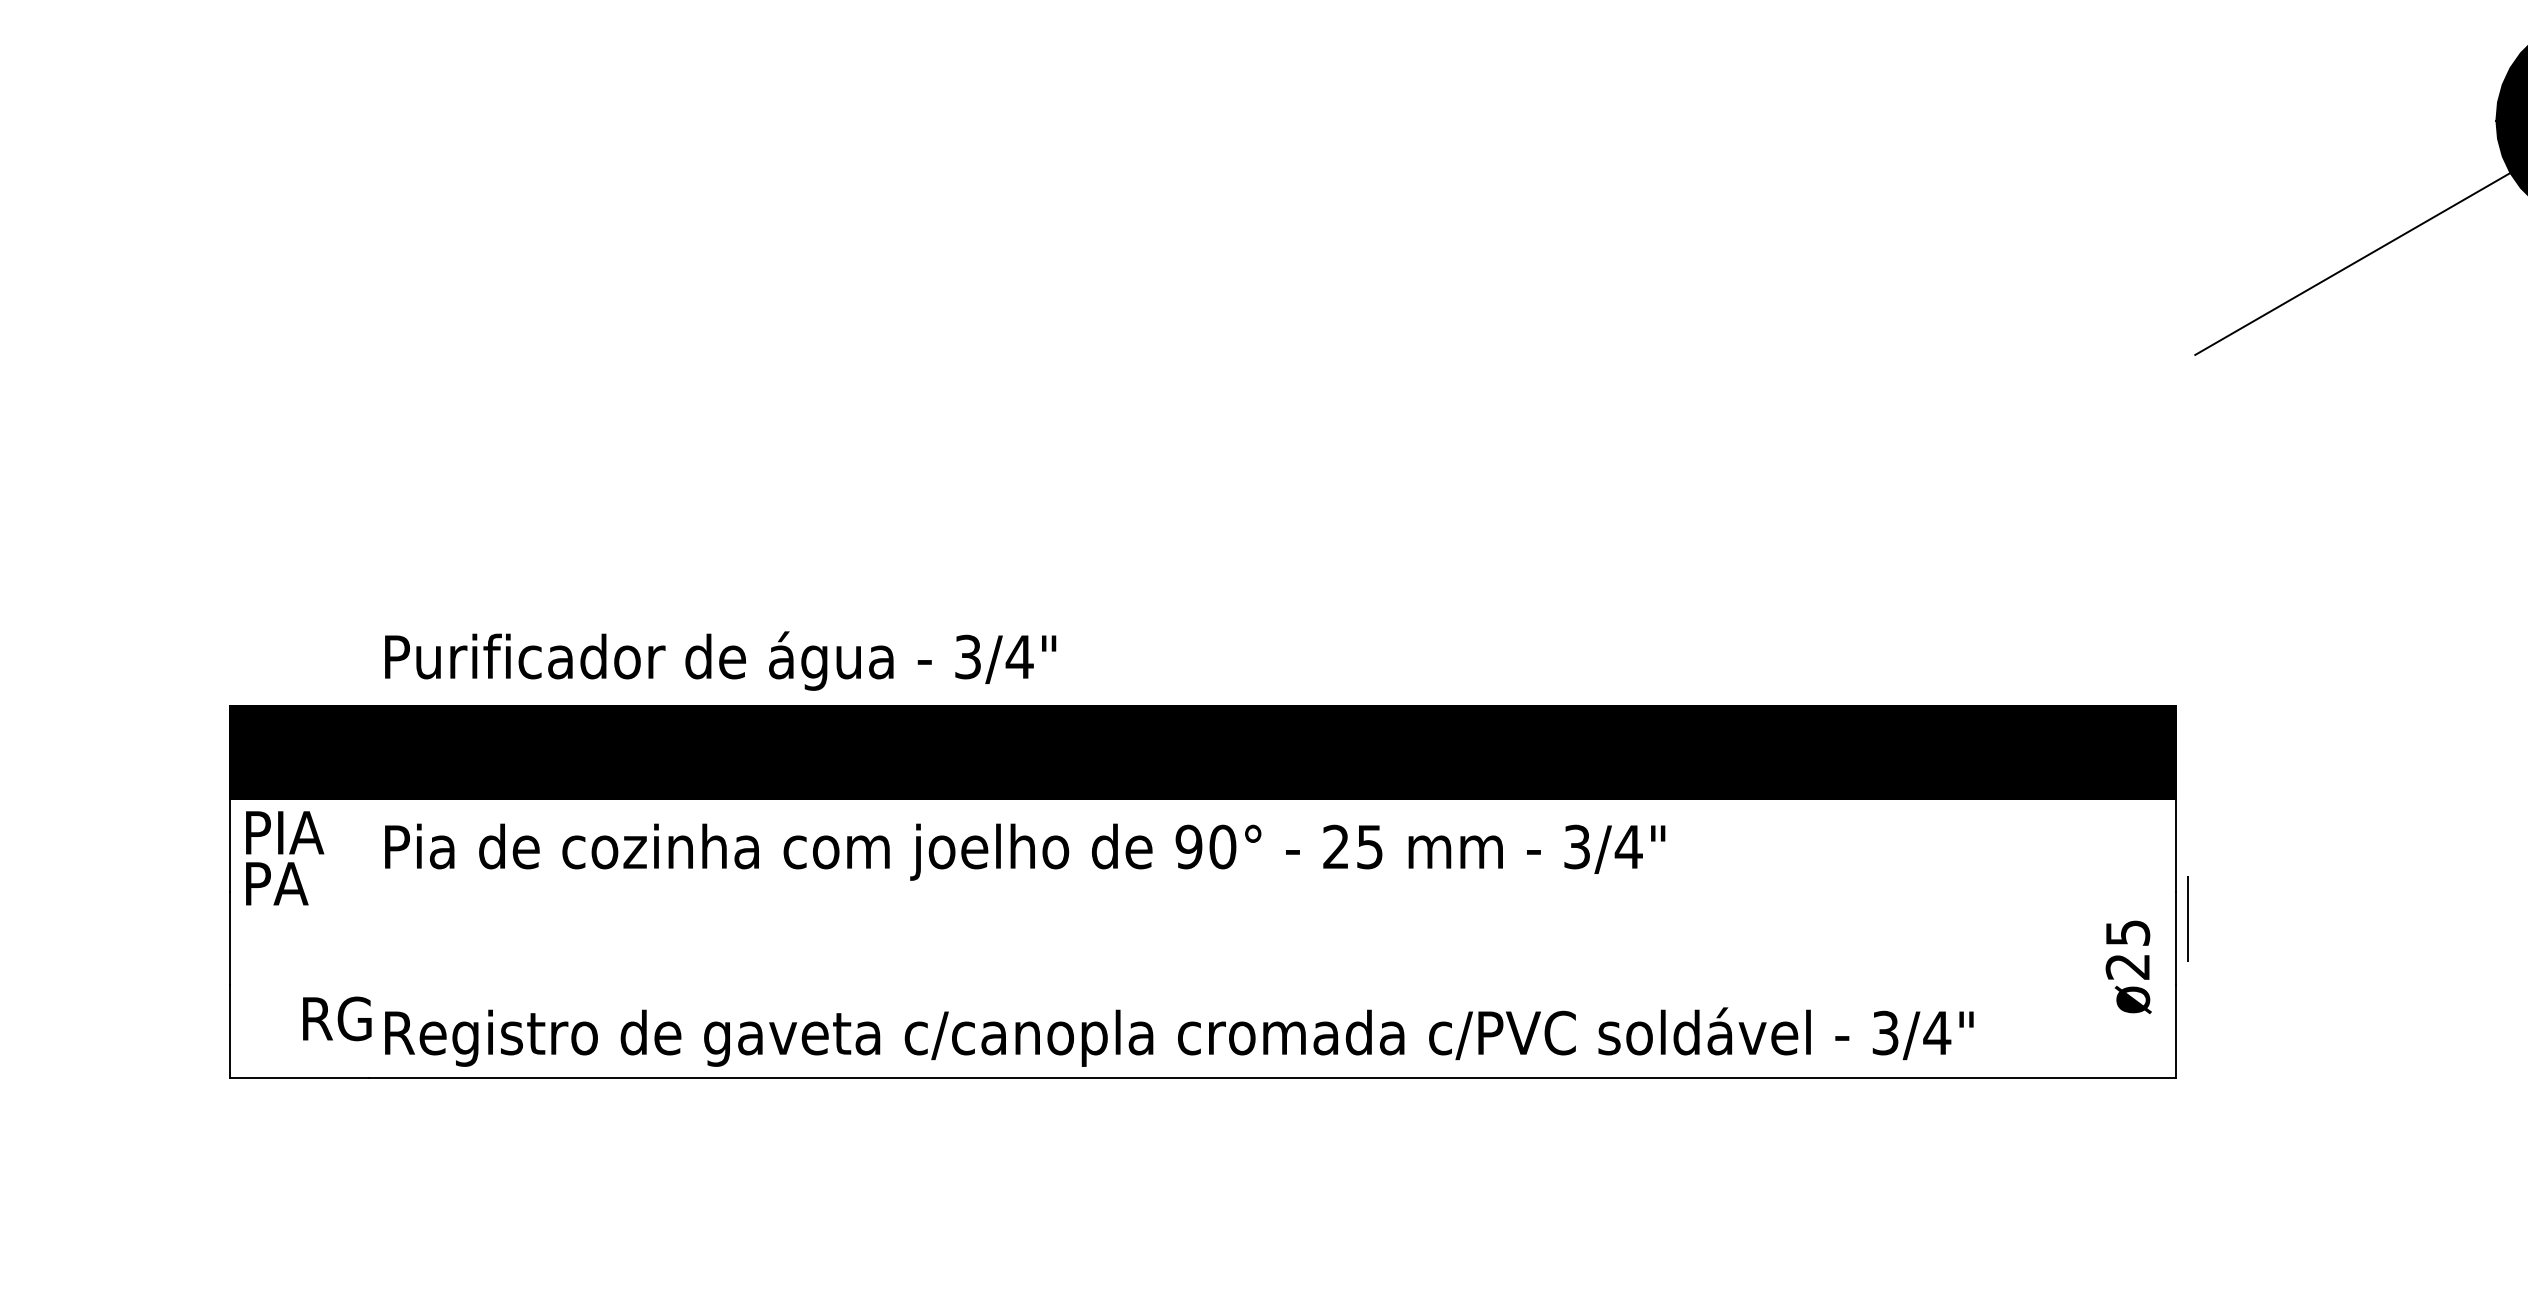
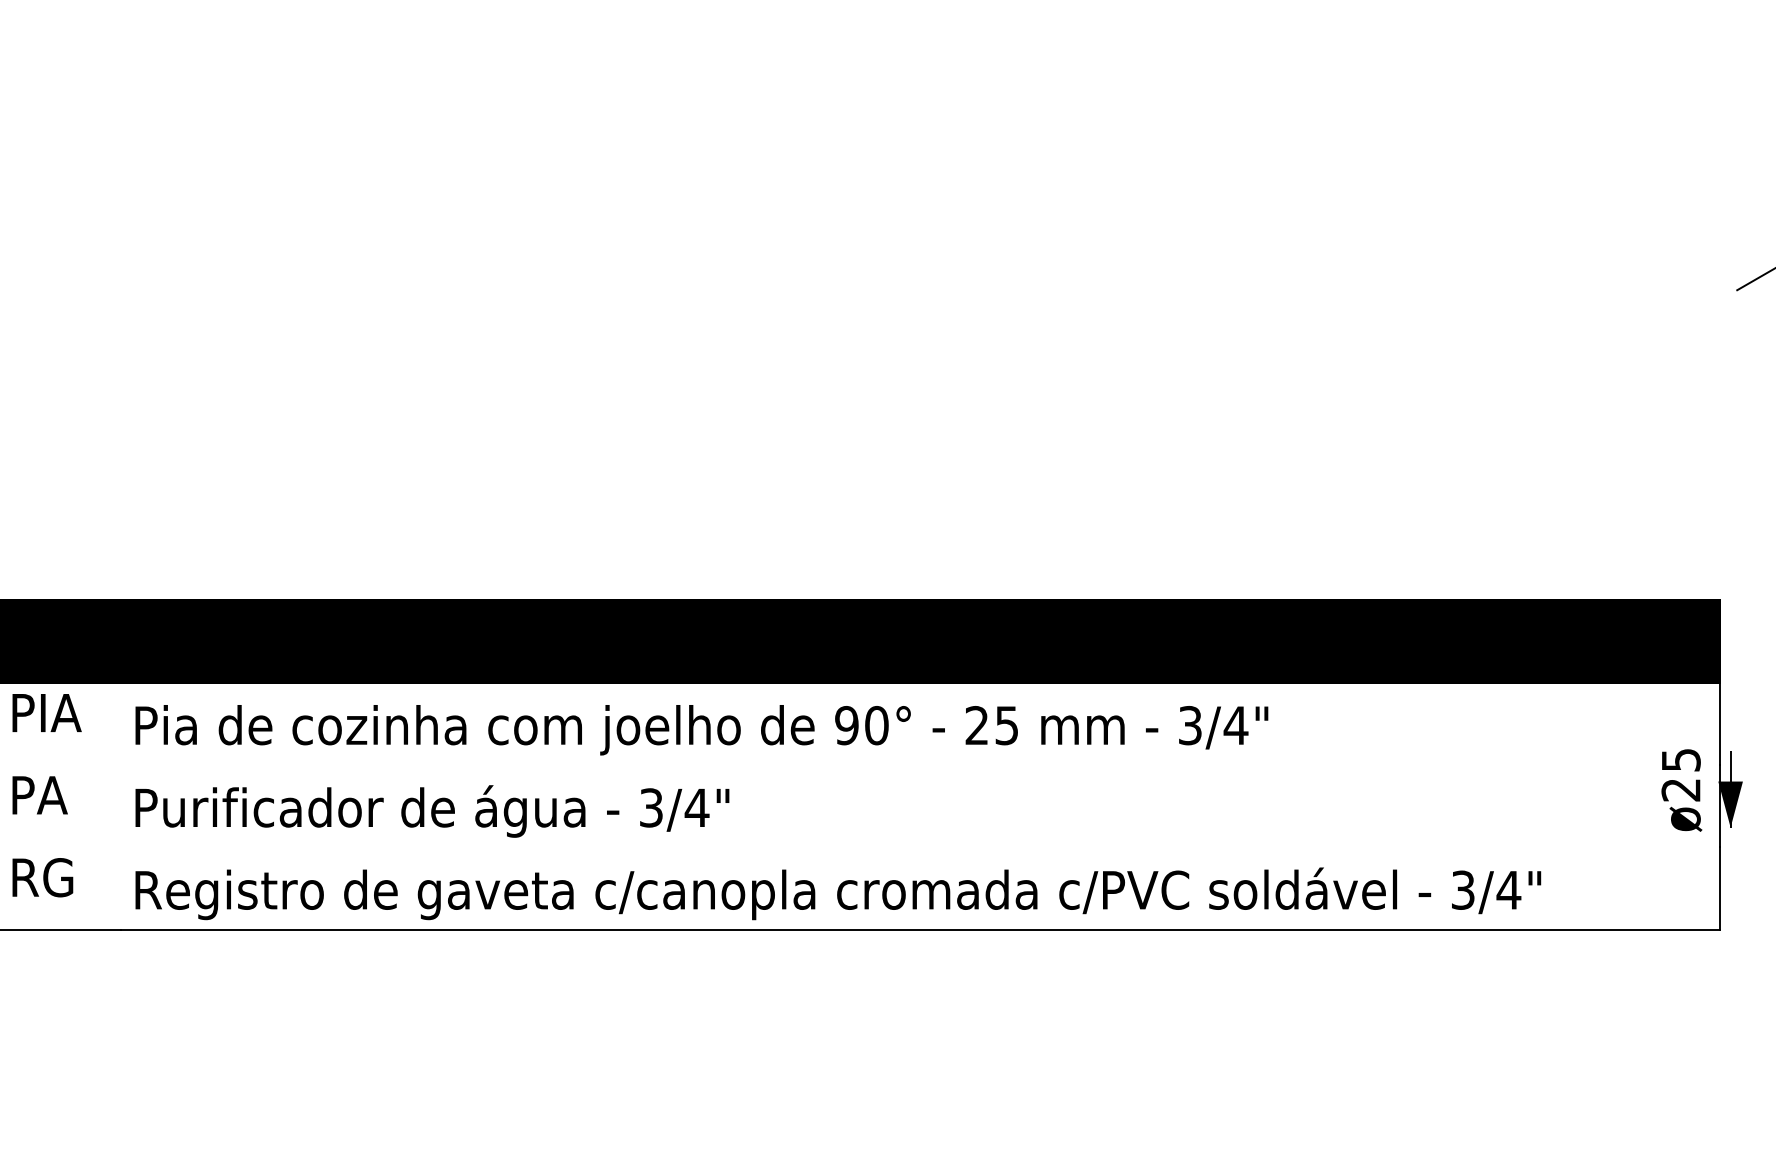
text: (720, 660) -> (432, 810), moved
text: (277, 883) -> (40, 795), moved
fill: (2187, 936) -> (1730, 804), added
text: (2128, 967) -> (1681, 790), moved
text: (337, 1018) -> (43, 877), moved

